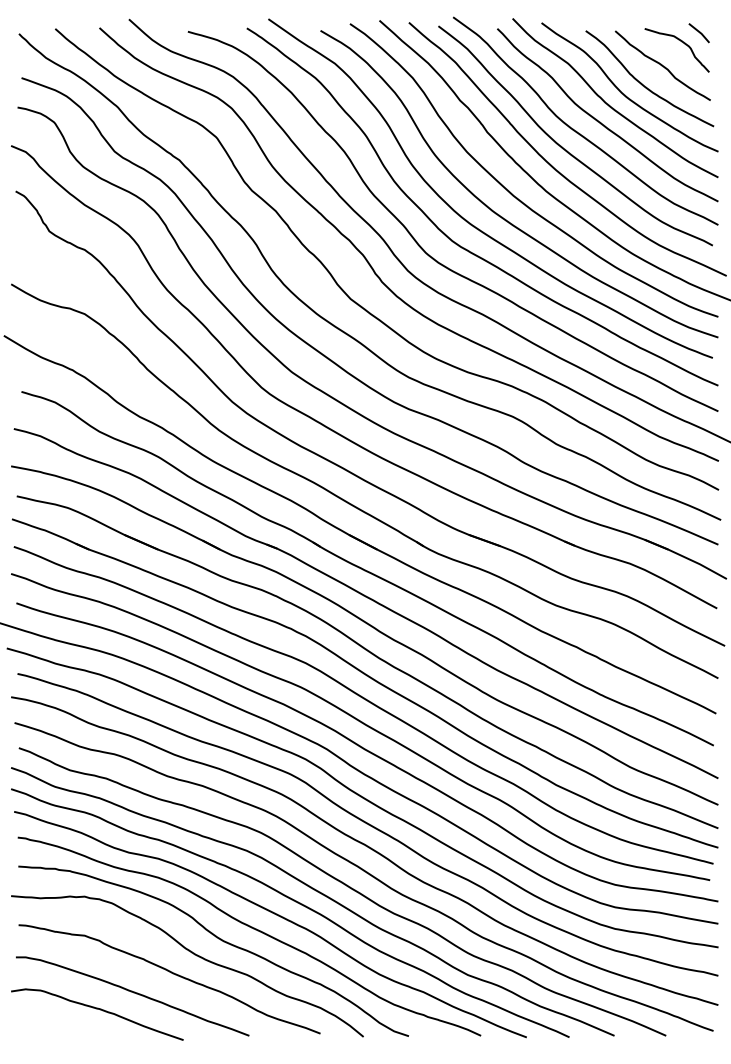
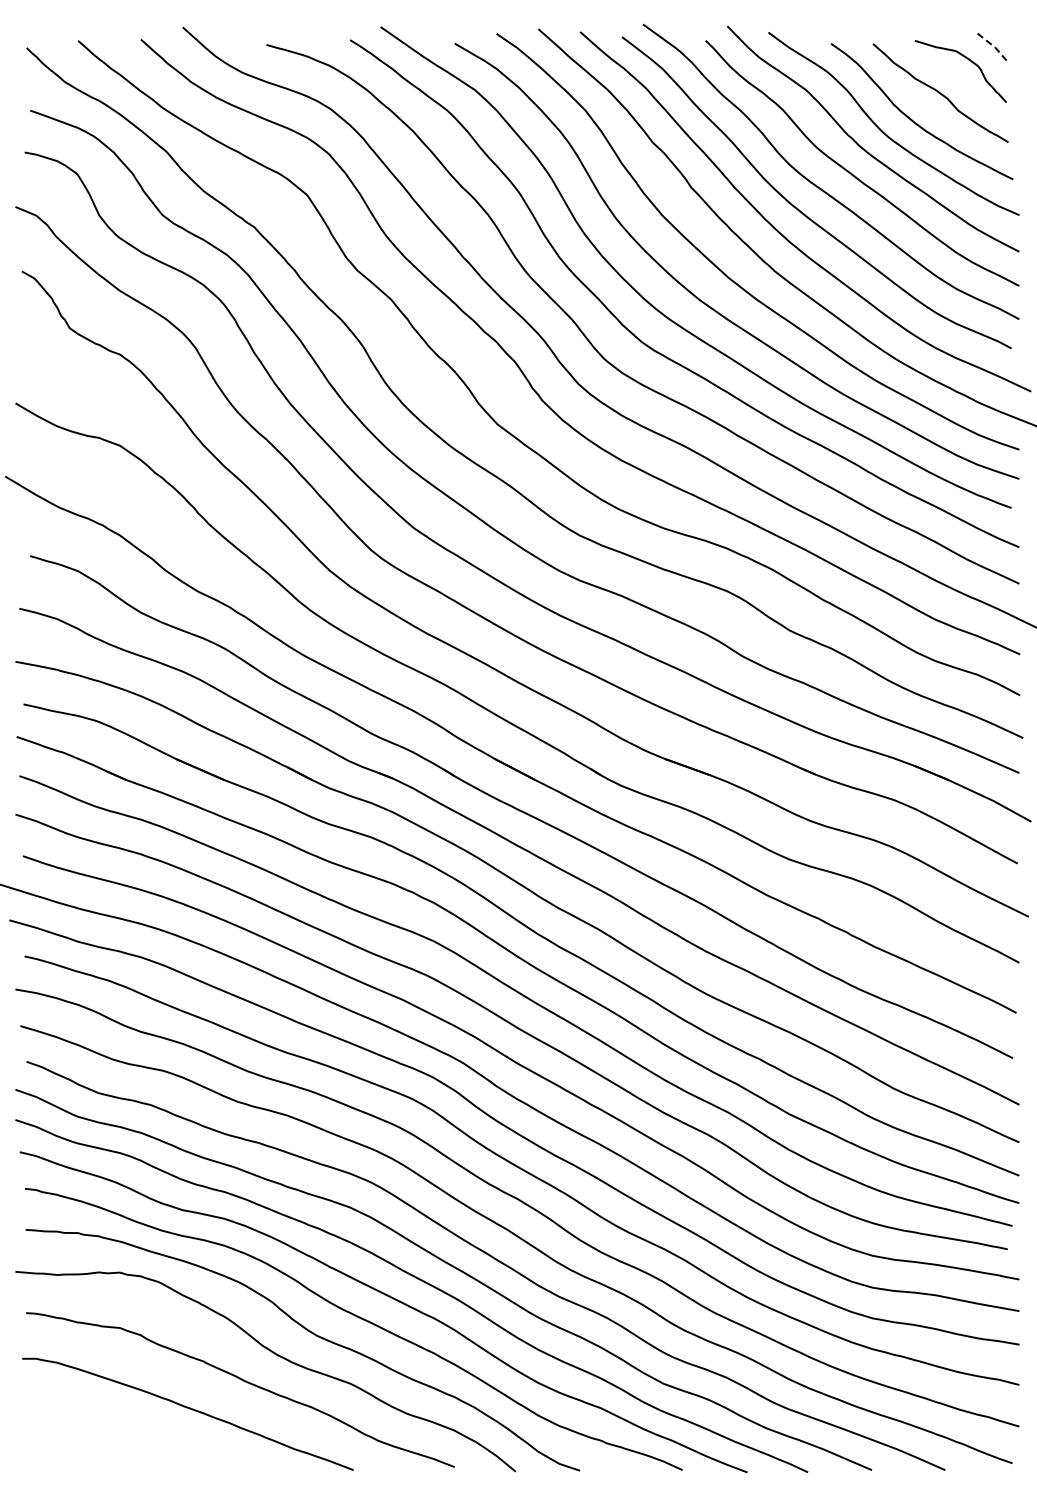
line: (700, 32) -> (993, 46), solid -> dashed
curve: (97, 1009) -> (137, 1432), removed

